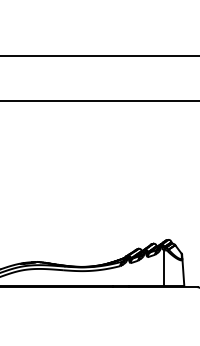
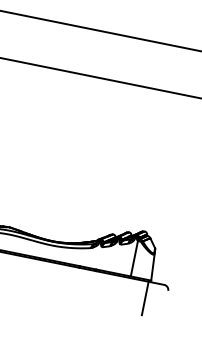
line: (182, 303) -> (145, 298), added

